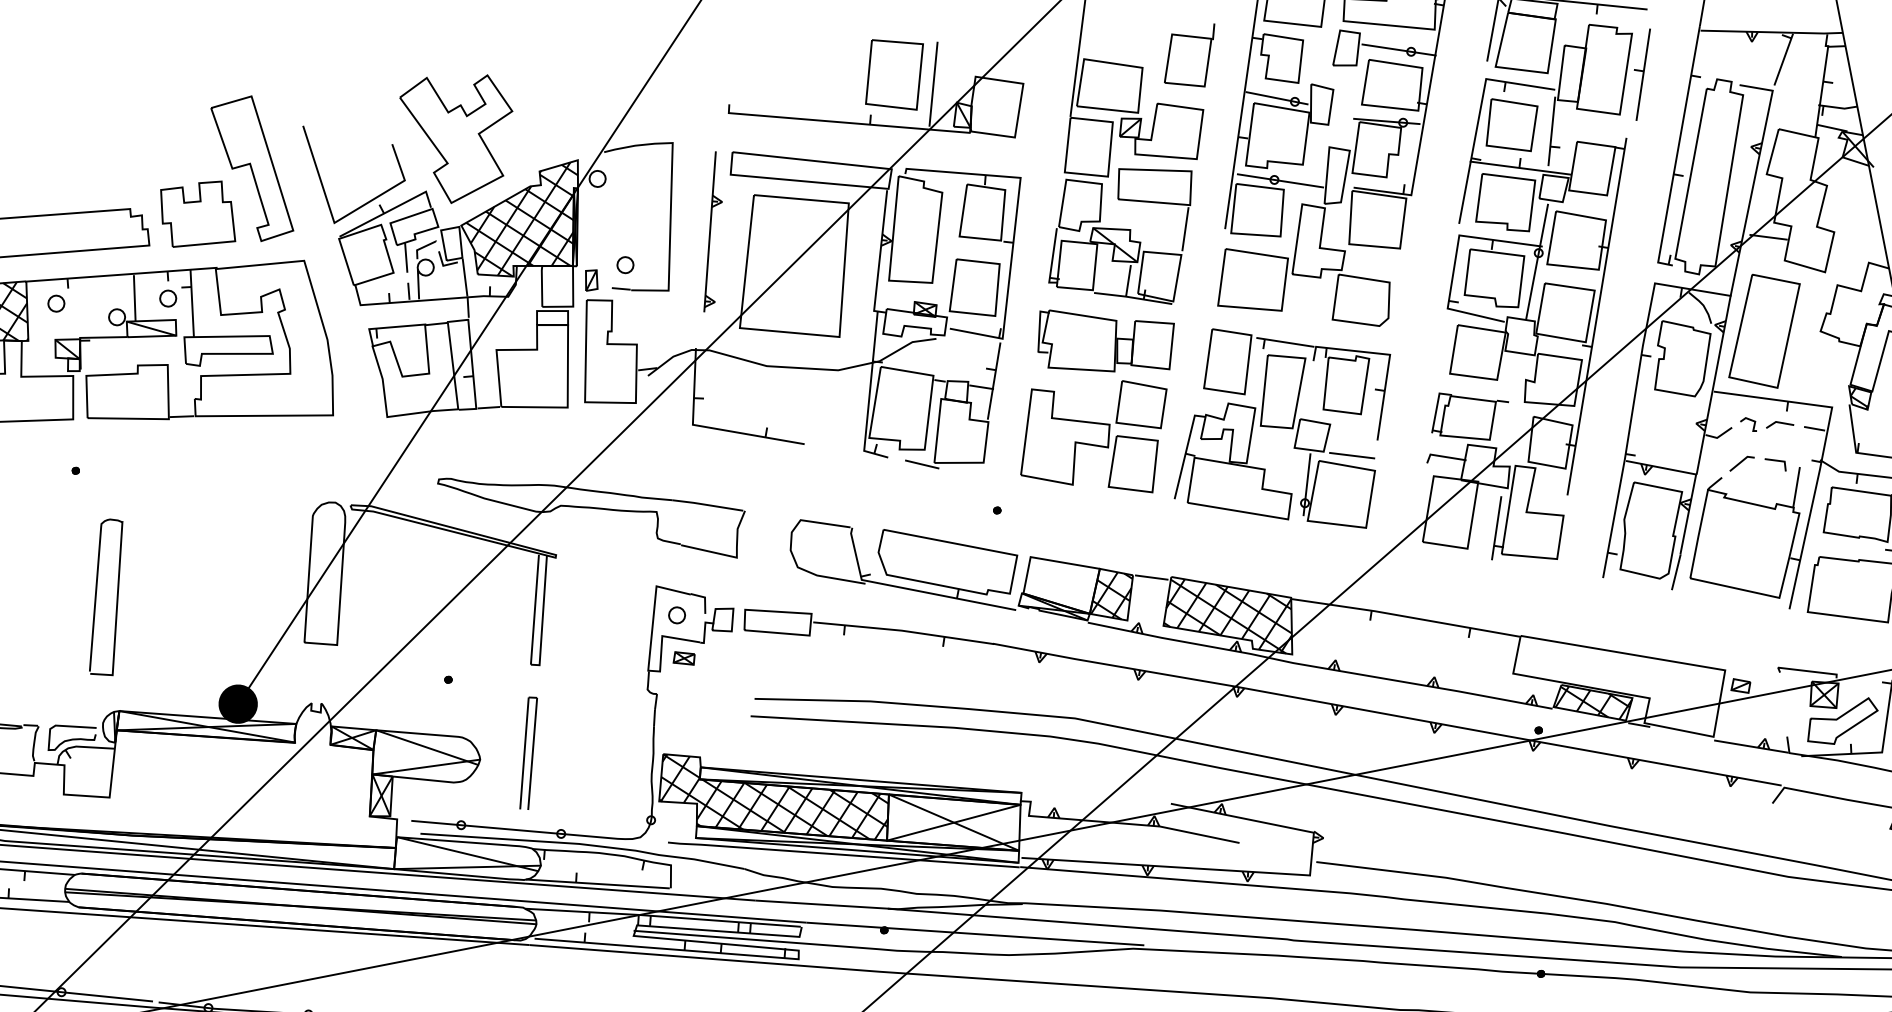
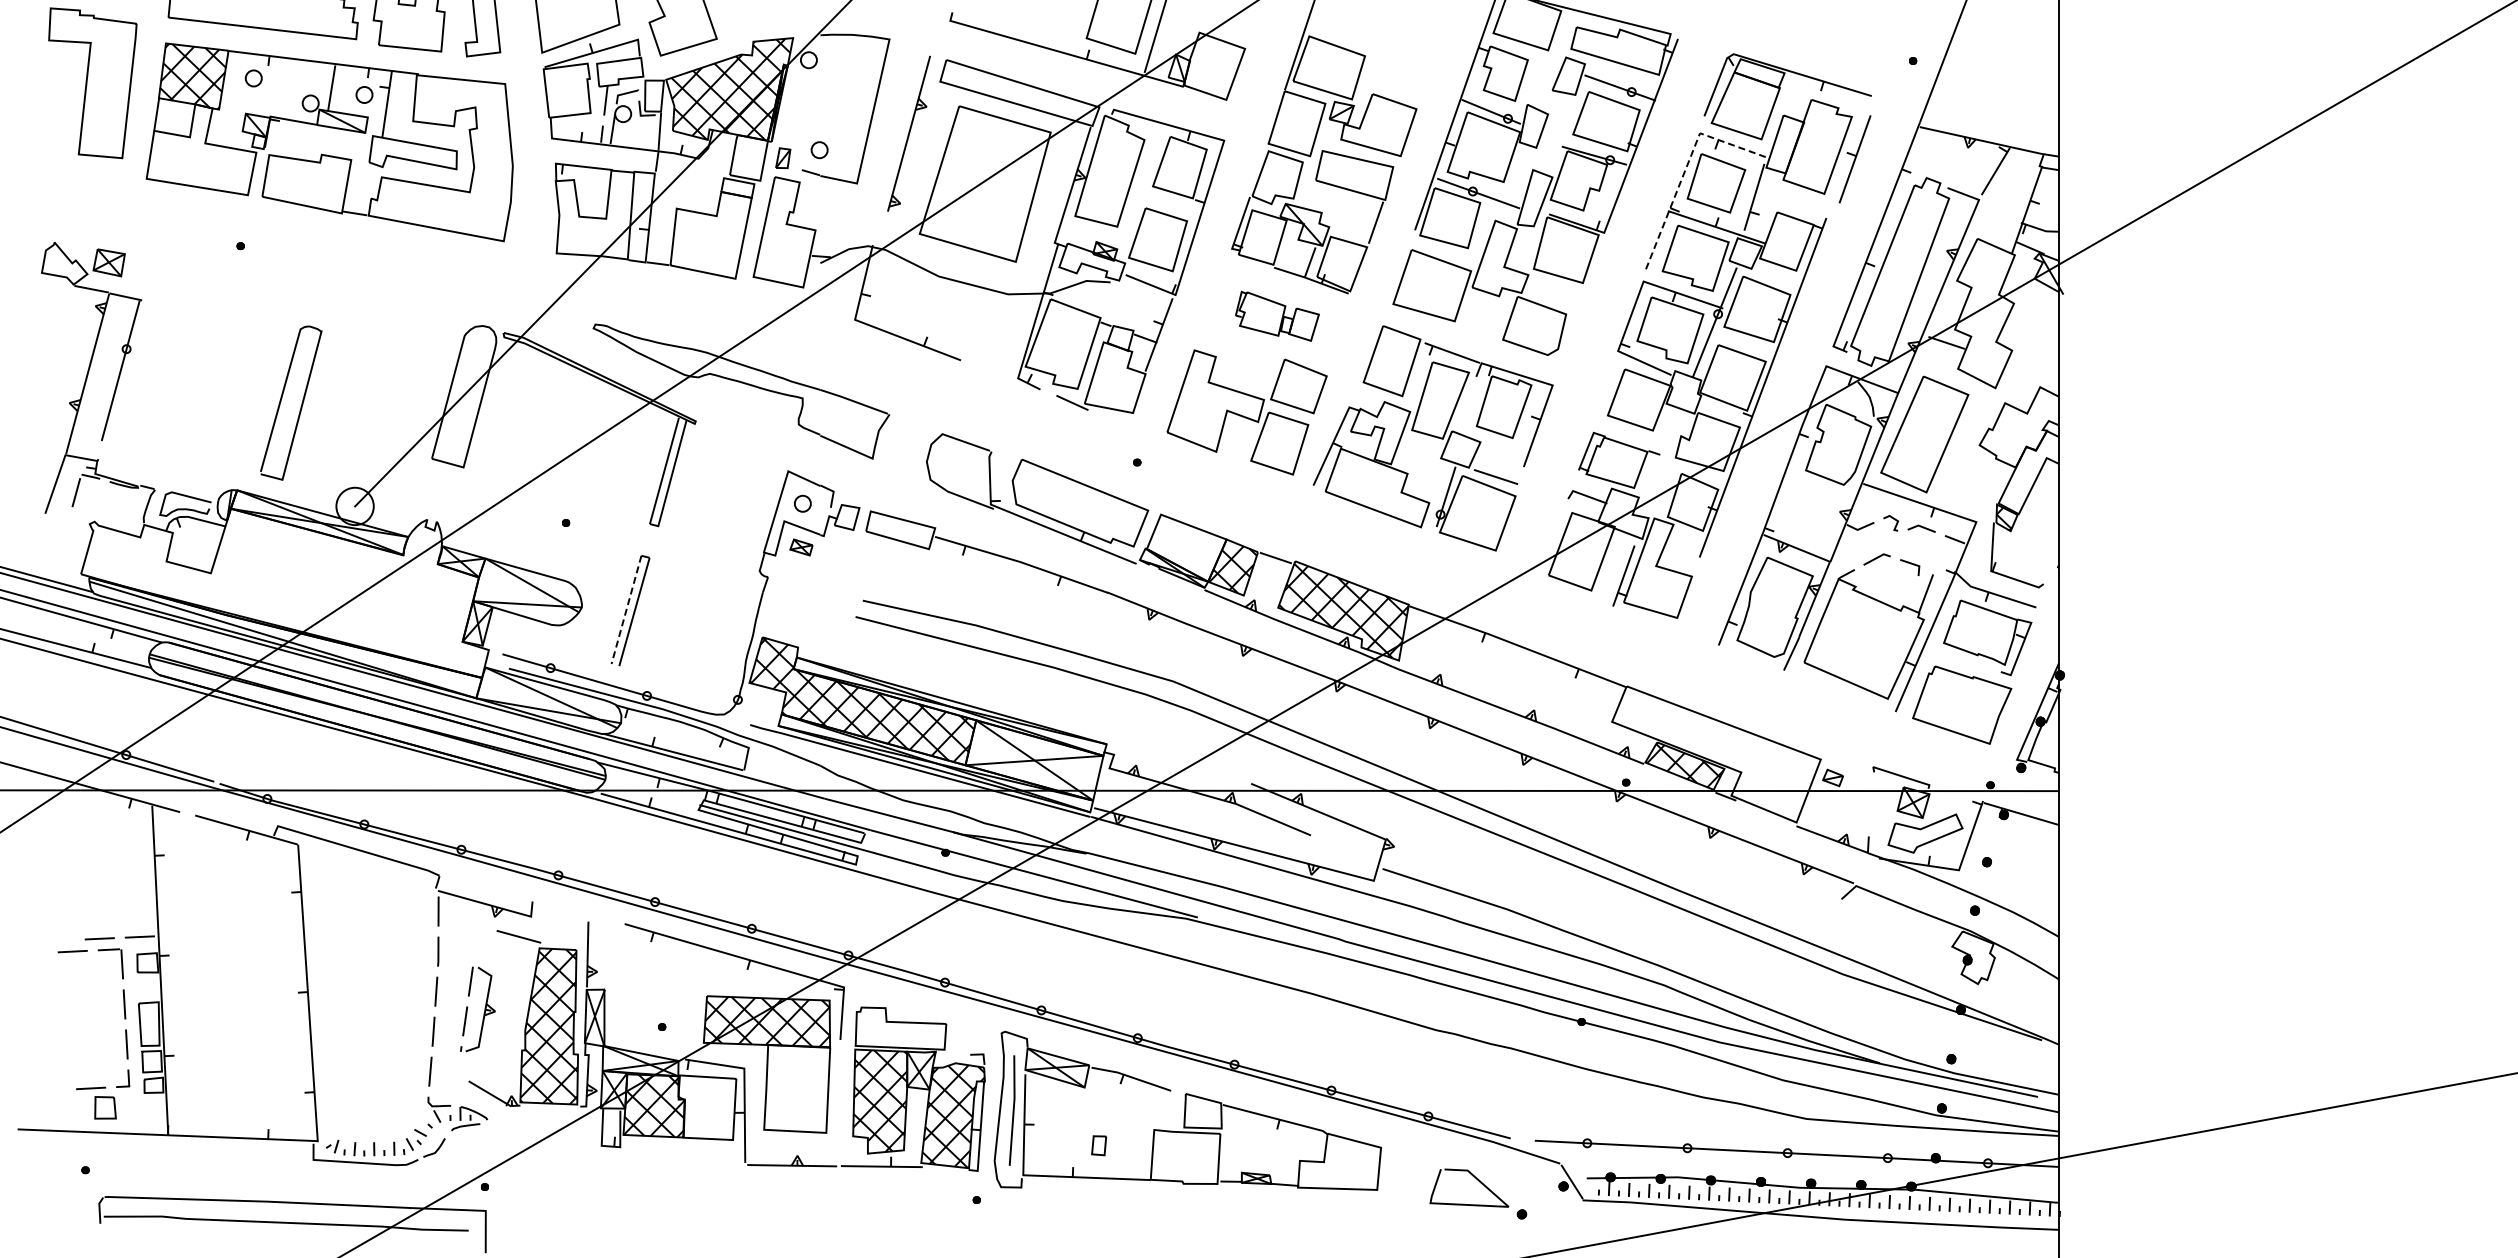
part: (1190, 58) -> (1413, 56), removed
line: (1478, 117) -> (1685, 169), solid -> dashed
part: (1106, 340) -> (1277, 316), size x0.6
curve: (97, 595) -> (282, 398), moved
fill: (237, 704) -> (354, 506), removed
line: (524, 754) -> (626, 610), solid -> dashed

